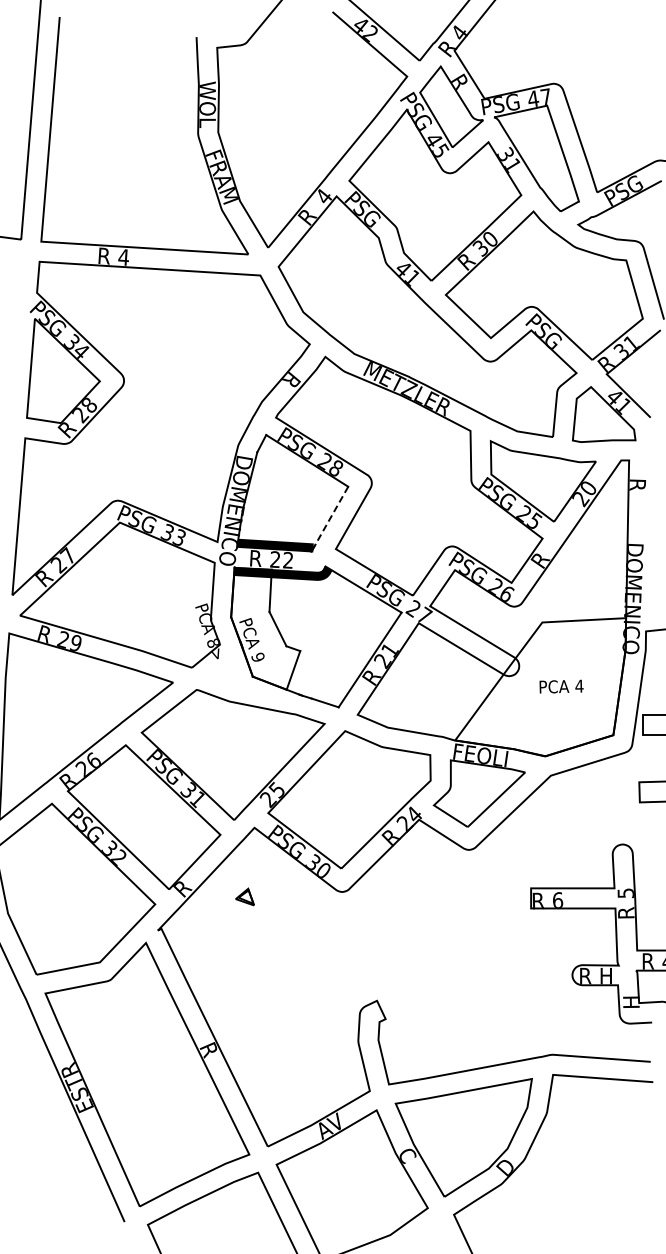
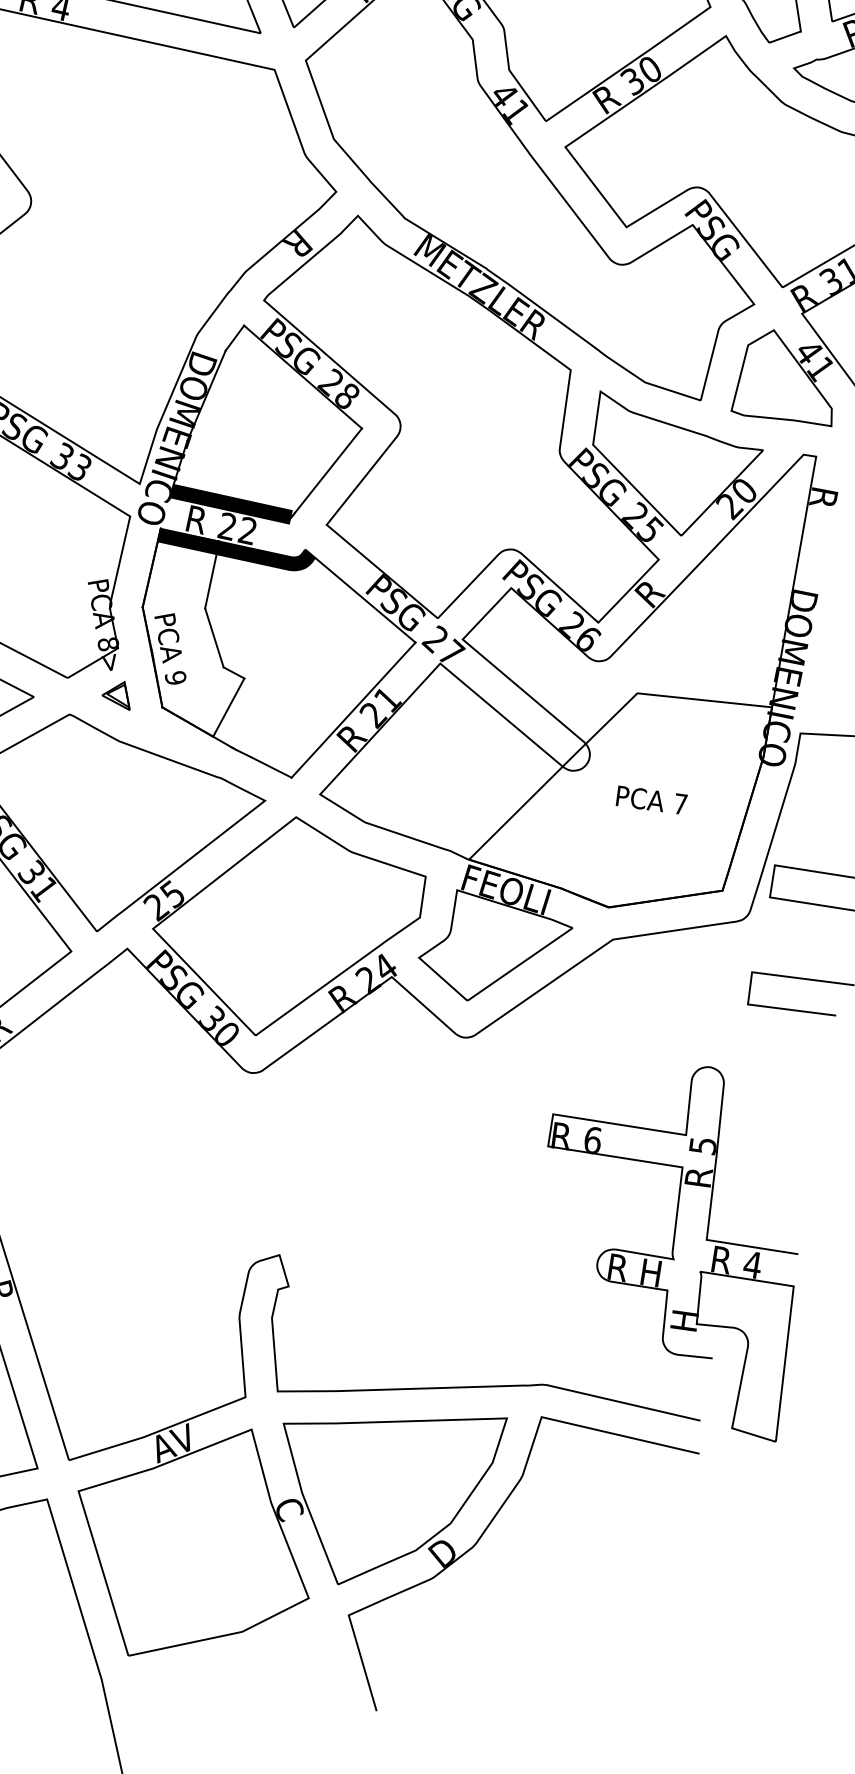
line: (331, 516) -> (327, 471), dashed -> solid
text: (579, 685) -> (680, 803), 4 -> 7
part: (244, 896) -> (116, 693), moved

